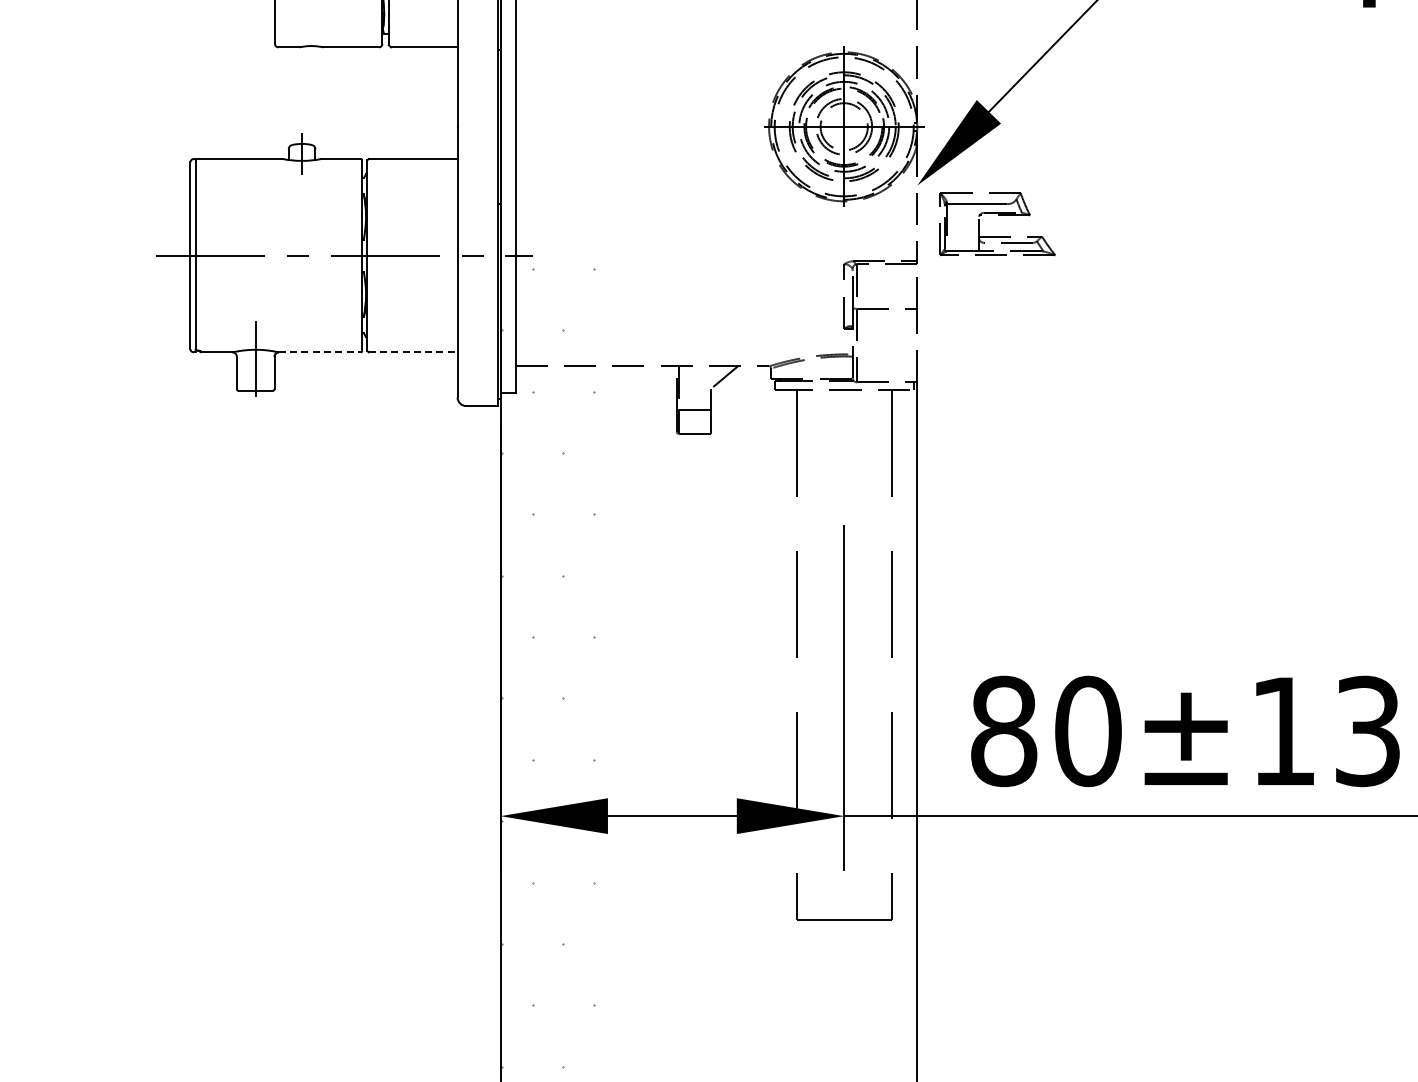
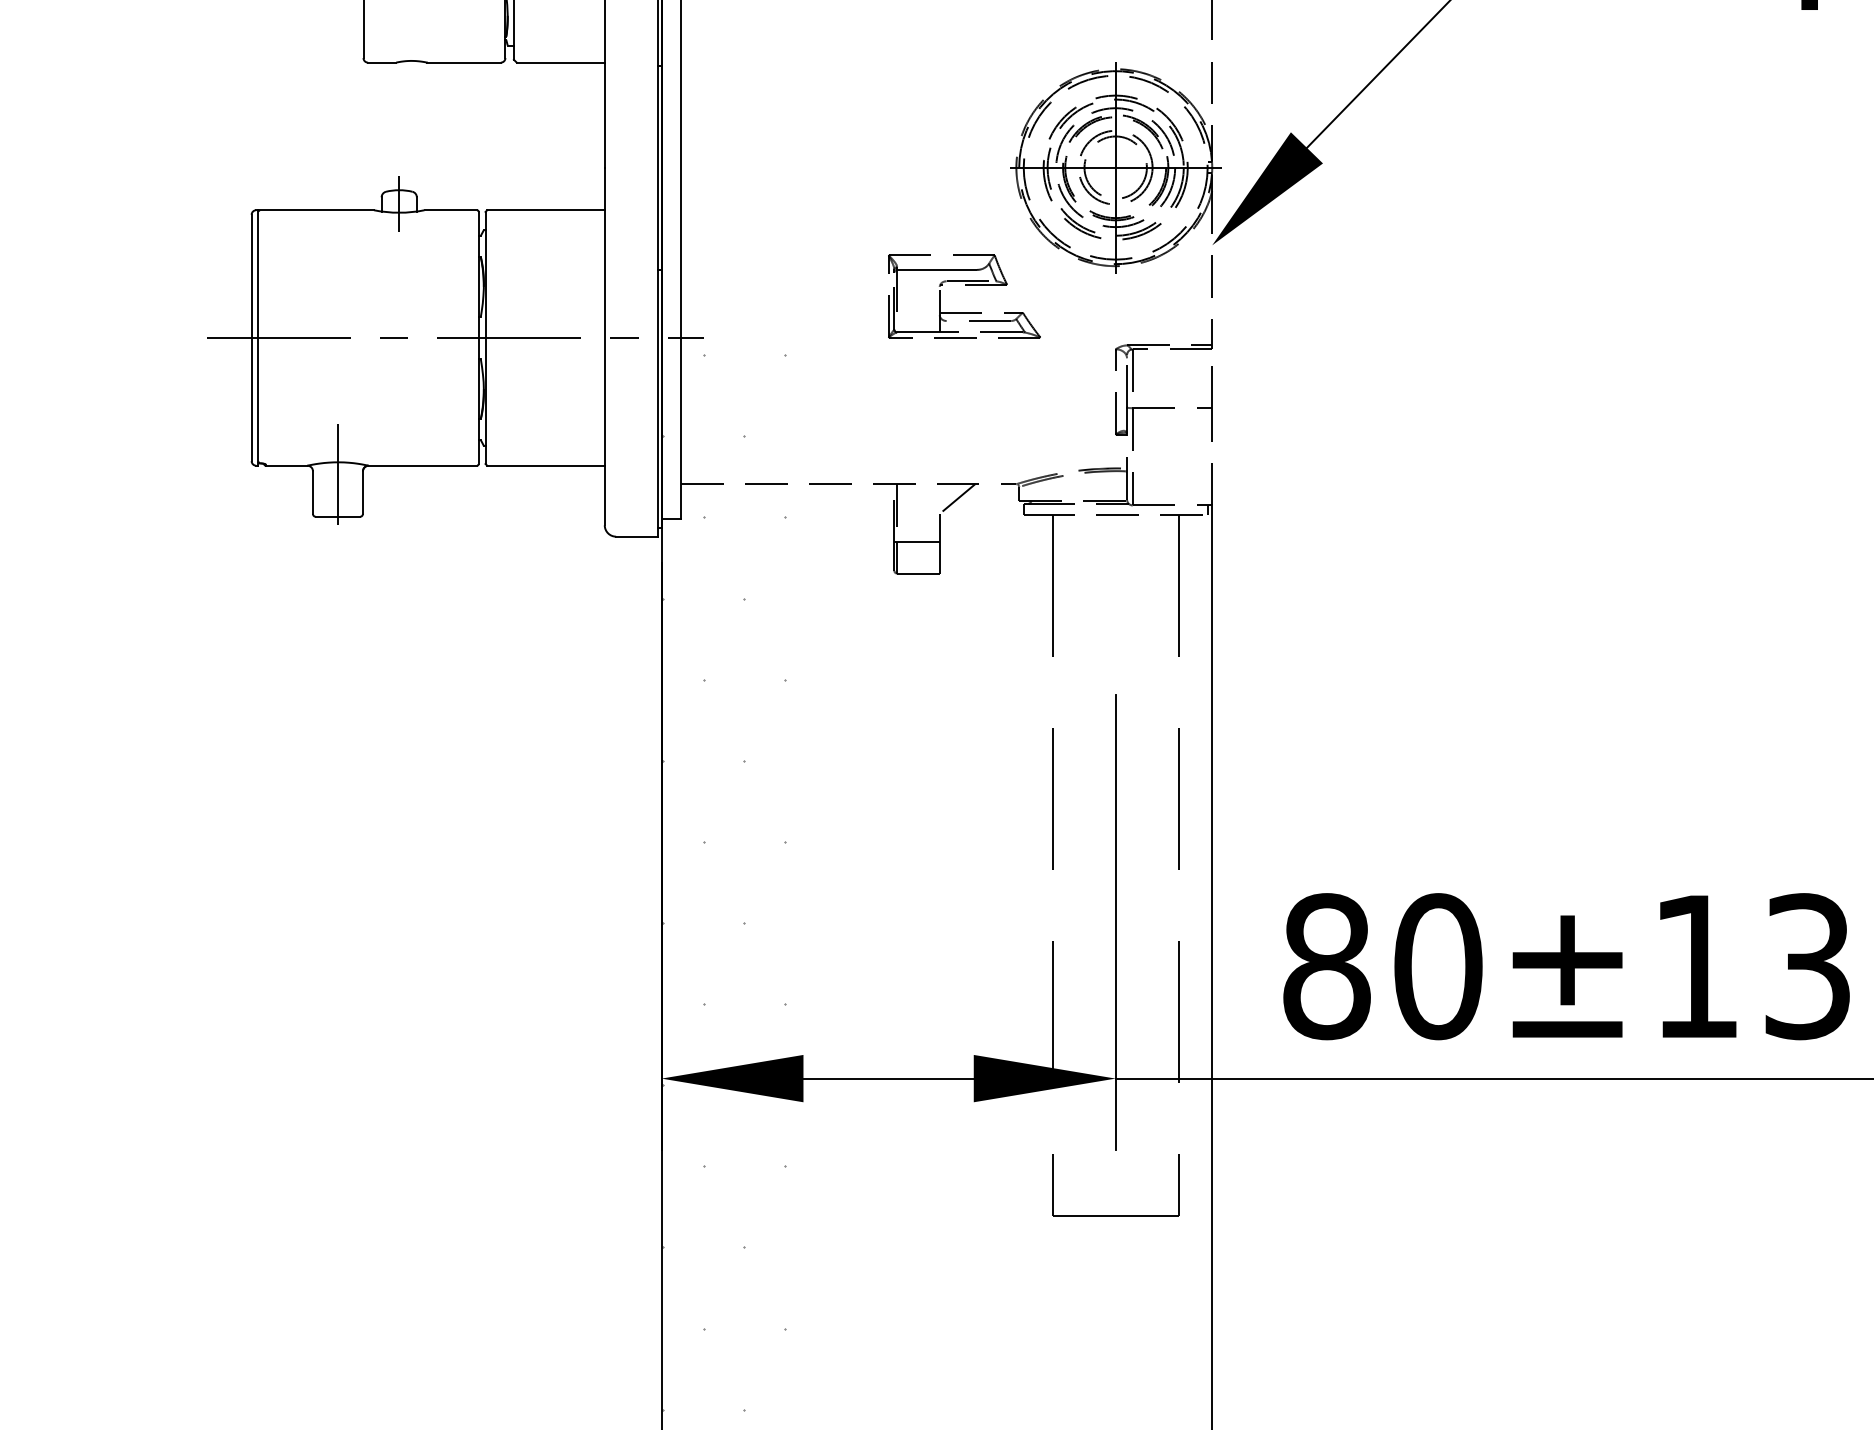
part: (998, 215) -> (965, 284), moved
line: (320, 352) -> (423, 465), dashed -> solid
line: (413, 352) -> (546, 465), dashed -> solid

